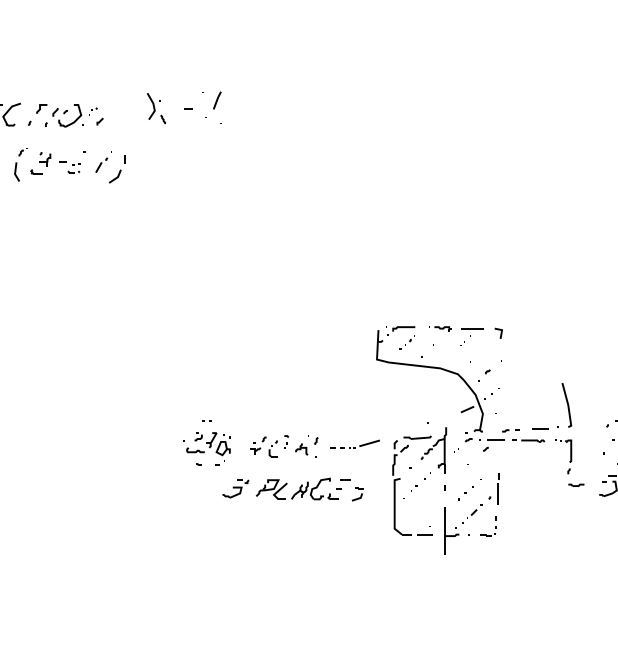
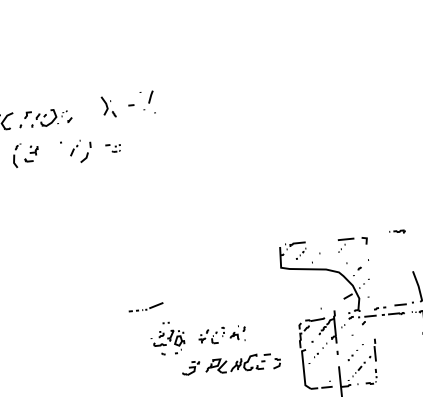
part: (69, 167) -> (112, 148), moved
part: (440, 328) -> (397, 231), moved
part: (354, 443) -> (145, 306), moved

